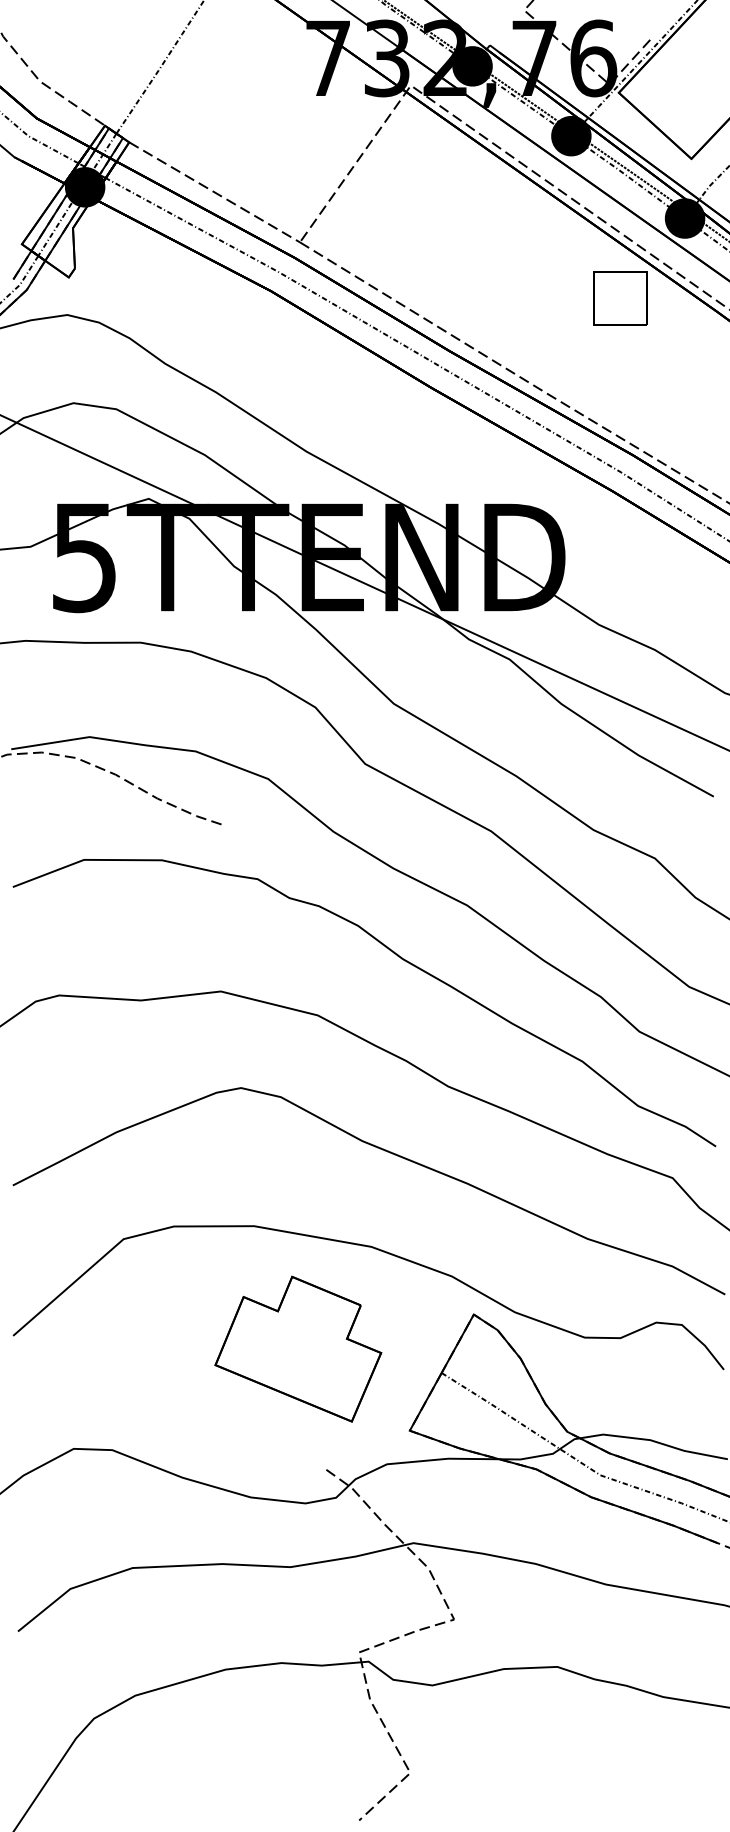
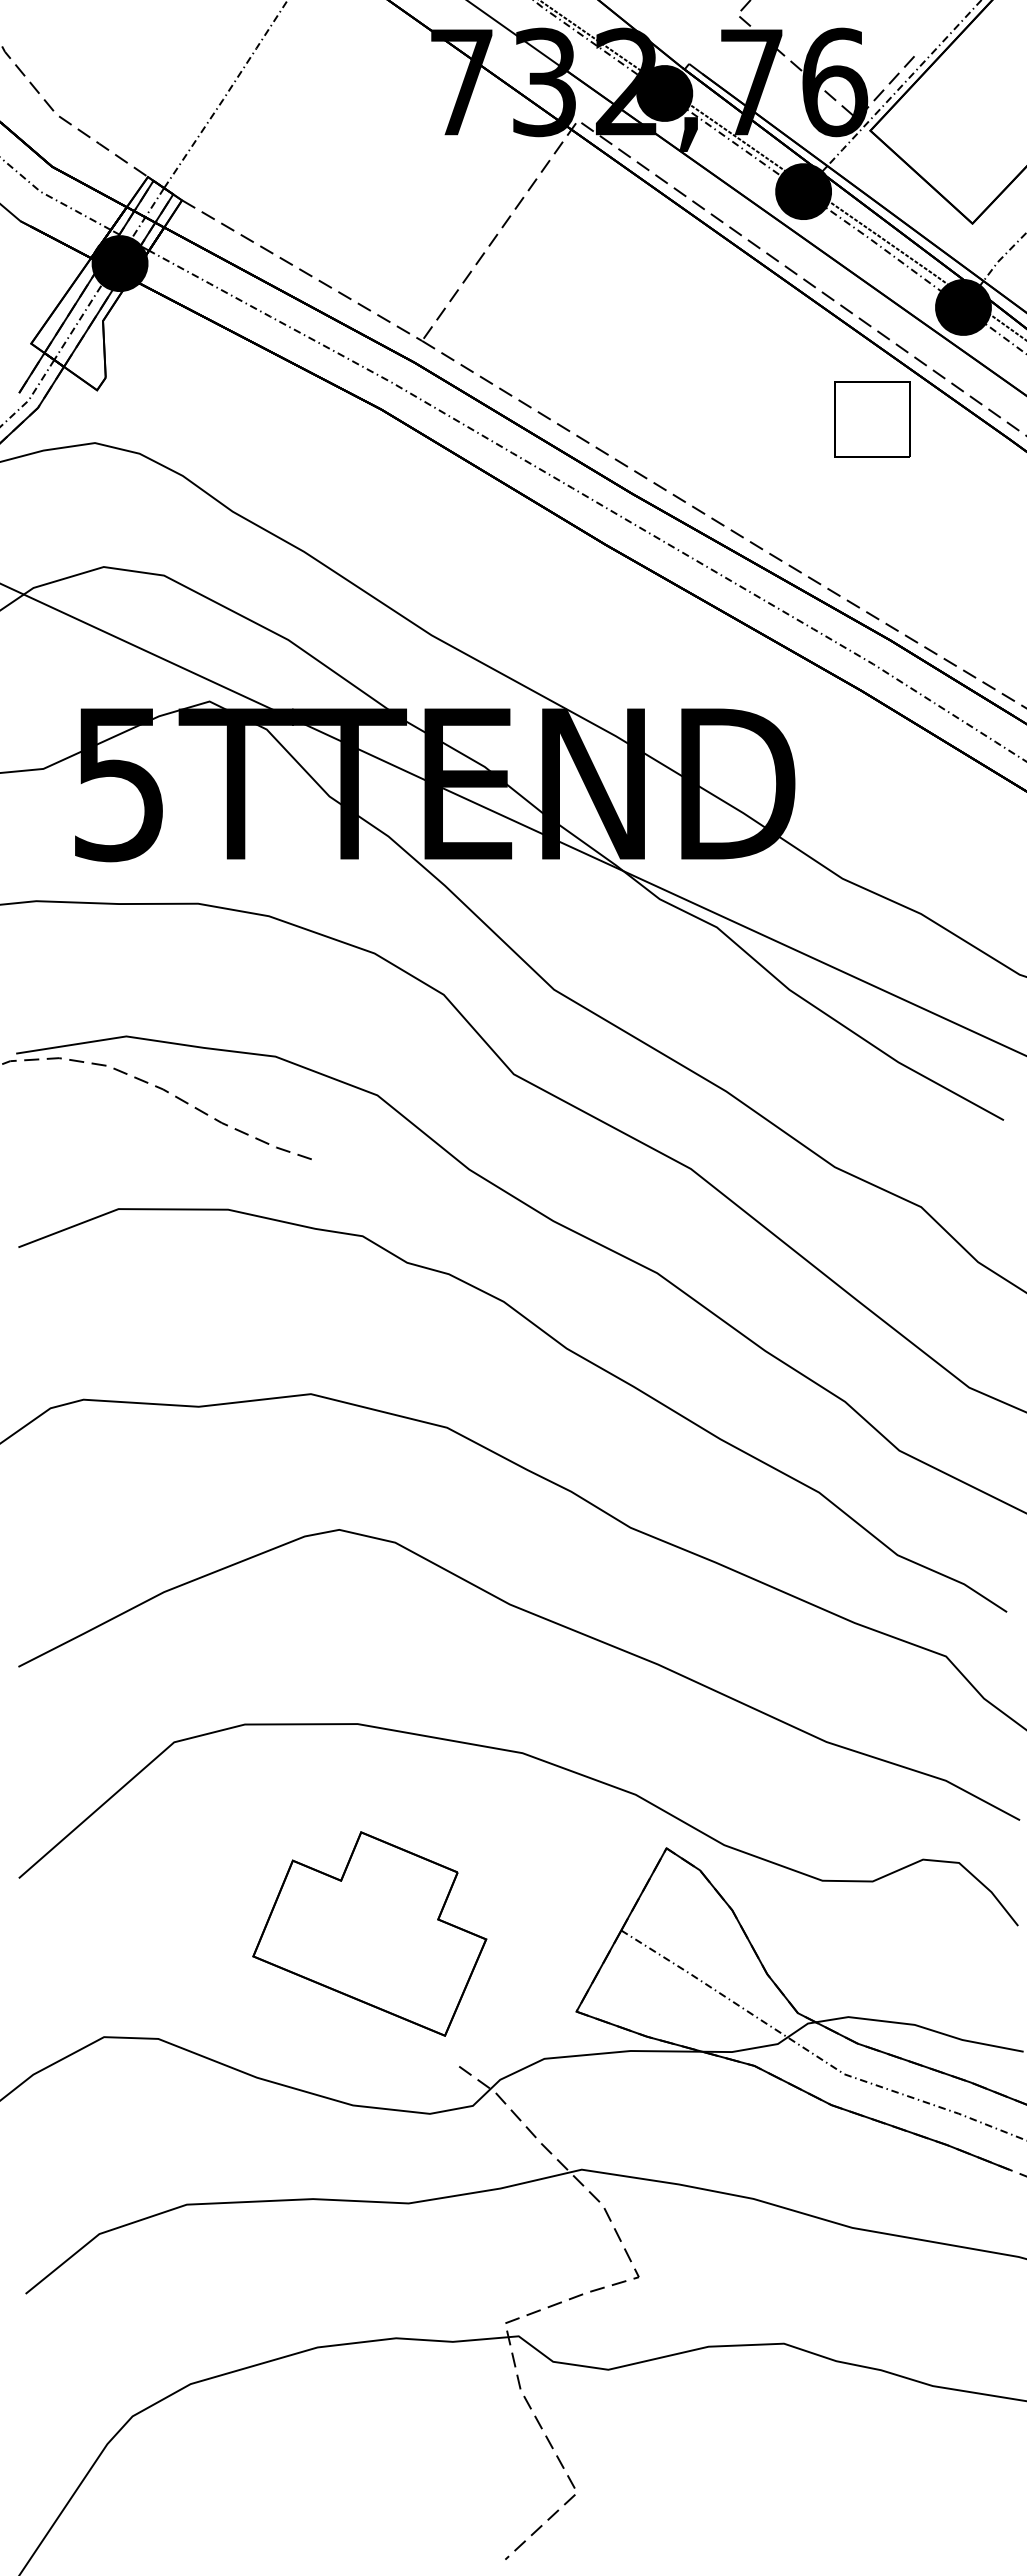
part: (298, 1348) -> (369, 1933), moved

